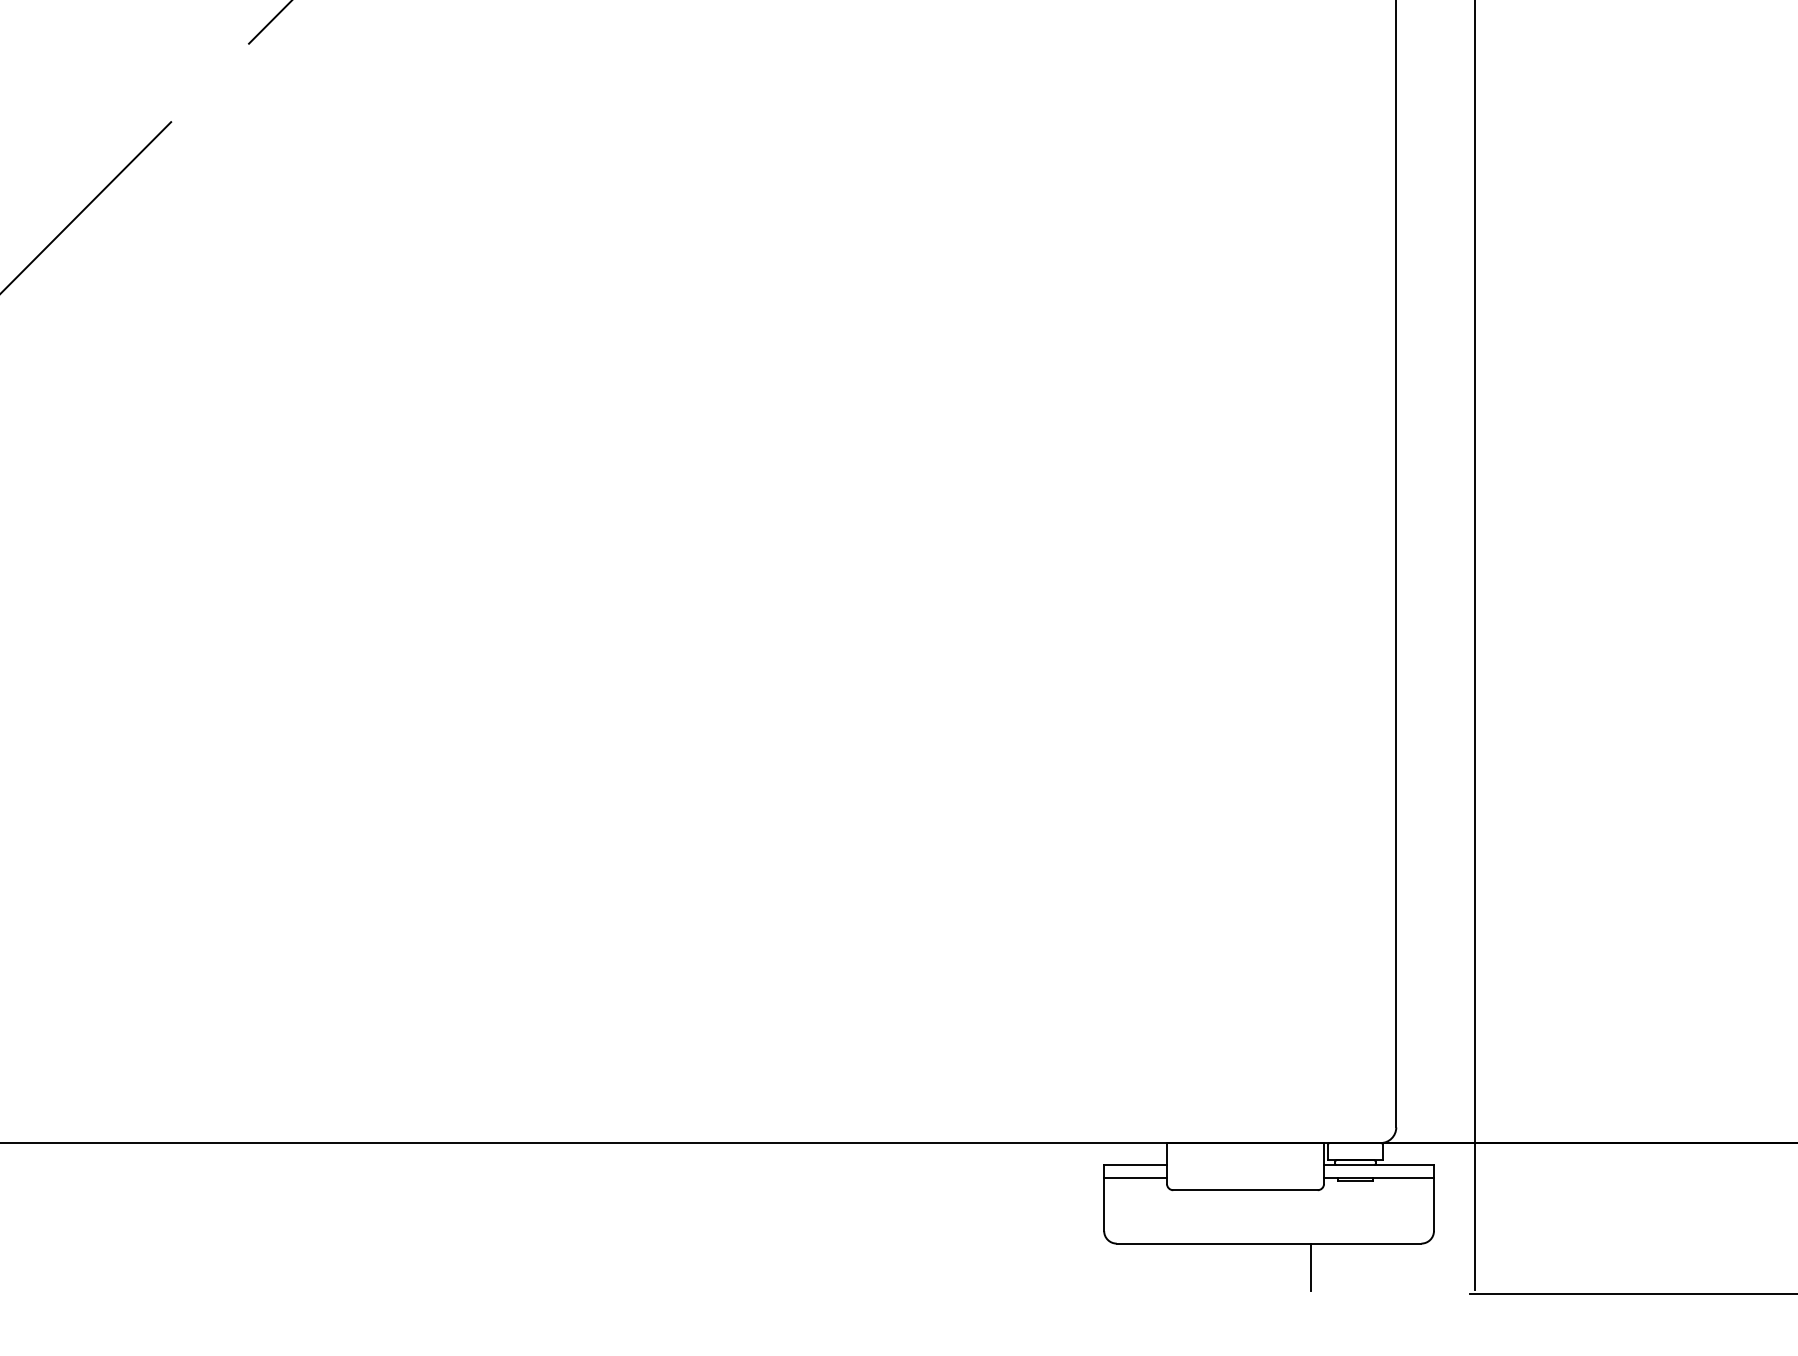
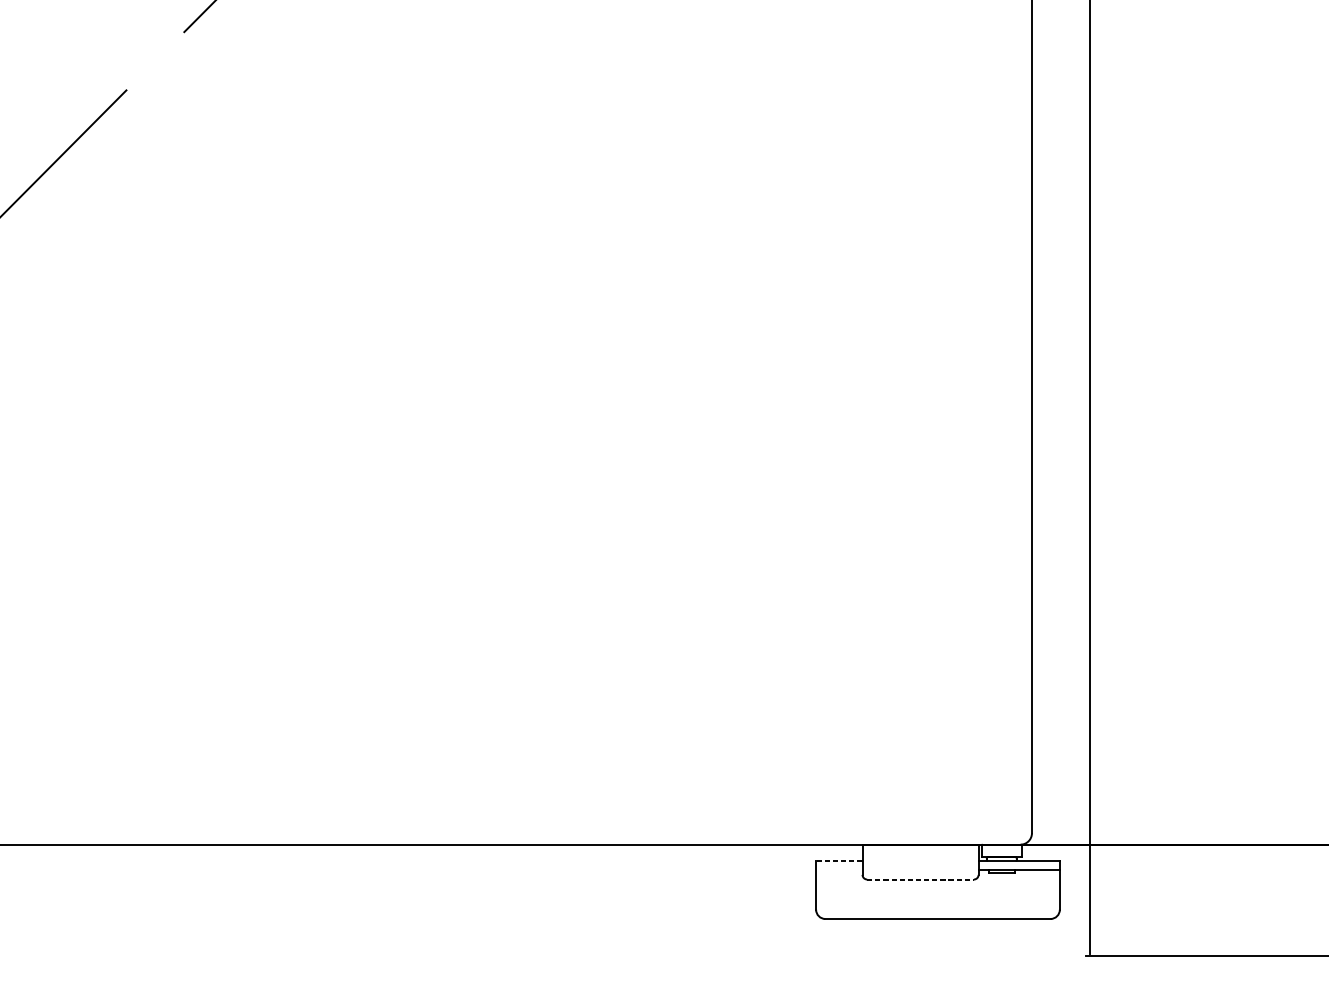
line: (1135, 1165) -> (839, 861), solid -> dashed
line: (1135, 1177) -> (839, 870), removed
line: (1246, 1190) -> (921, 879), solid -> dashed
line: (1311, 1266) -> (969, 935), removed

